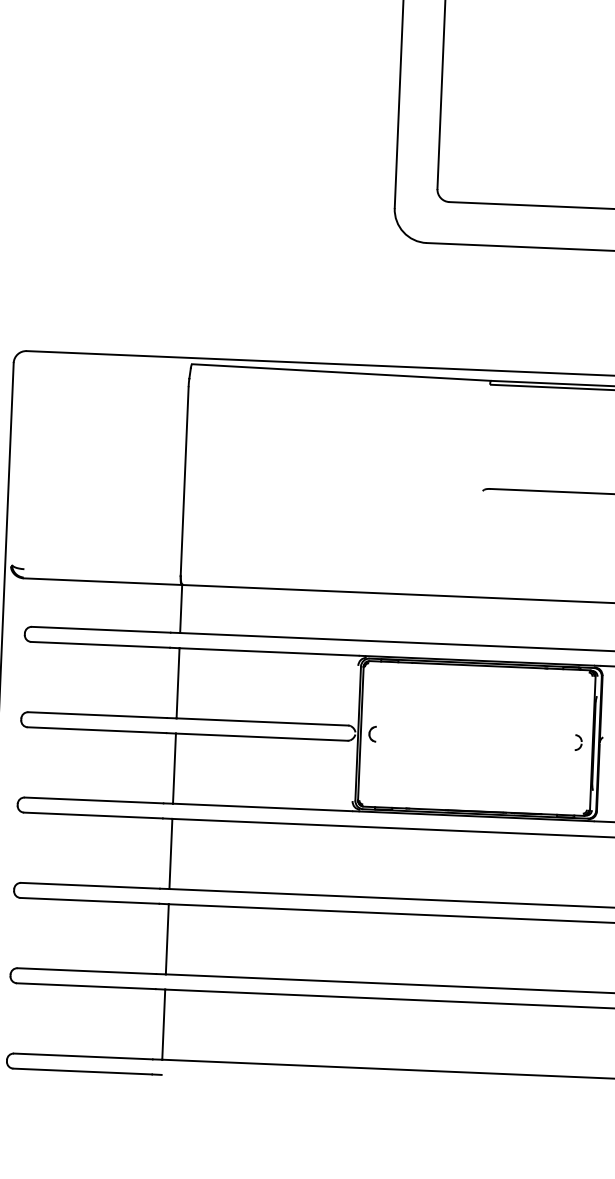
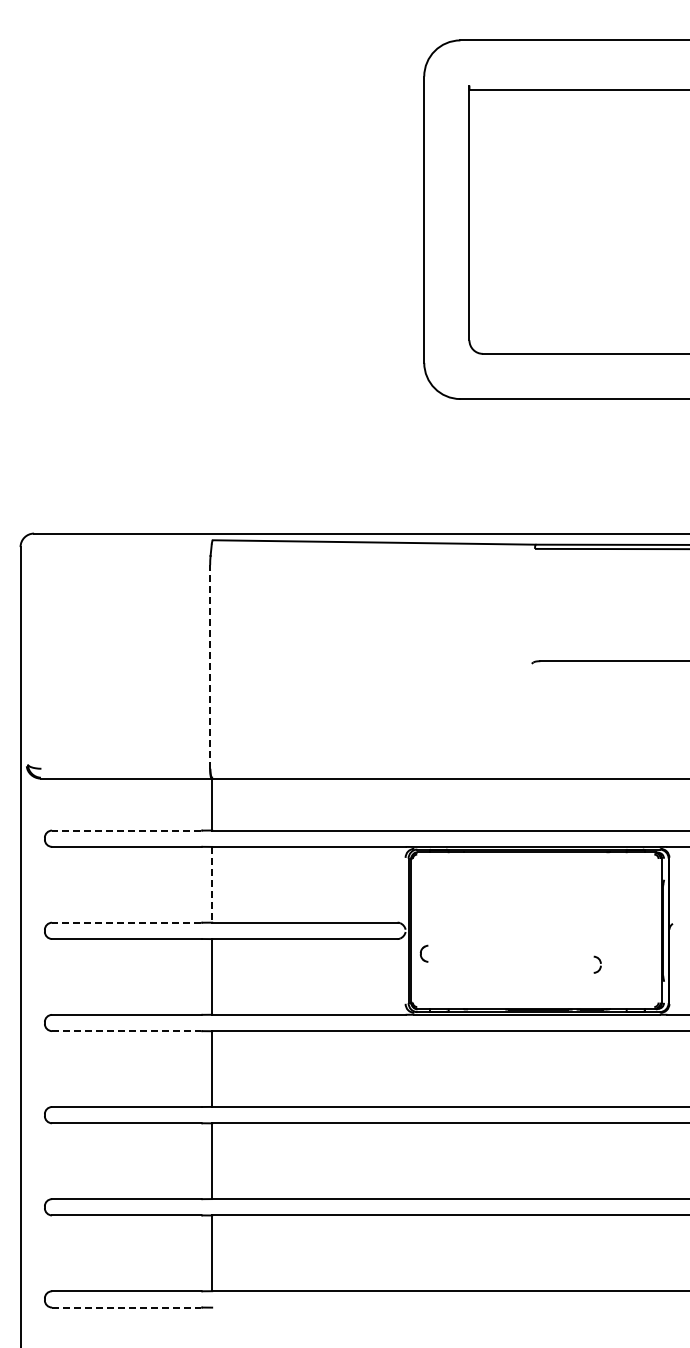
line: (184, 481) -> (210, 666), solid -> dashed
line: (100, 629) -> (126, 830), solid -> dashed
line: (178, 683) -> (212, 884), solid -> dashed
line: (97, 714) -> (126, 922), solid -> dashed
part: (372, 733) -> (423, 953), moved
part: (578, 742) -> (597, 964), moved
line: (93, 815) -> (126, 1031), solid -> dashed
line: (82, 1071) -> (126, 1307), solid -> dashed

